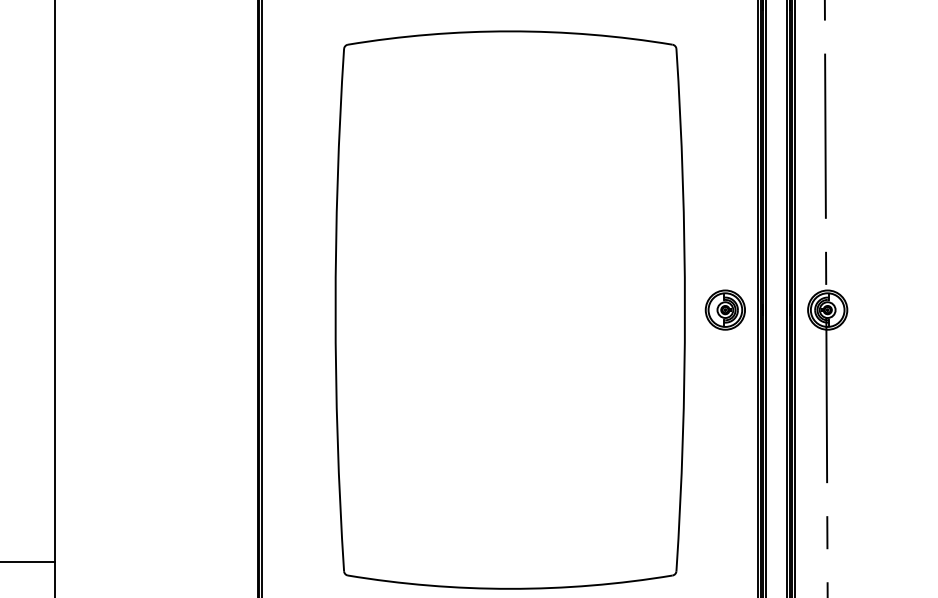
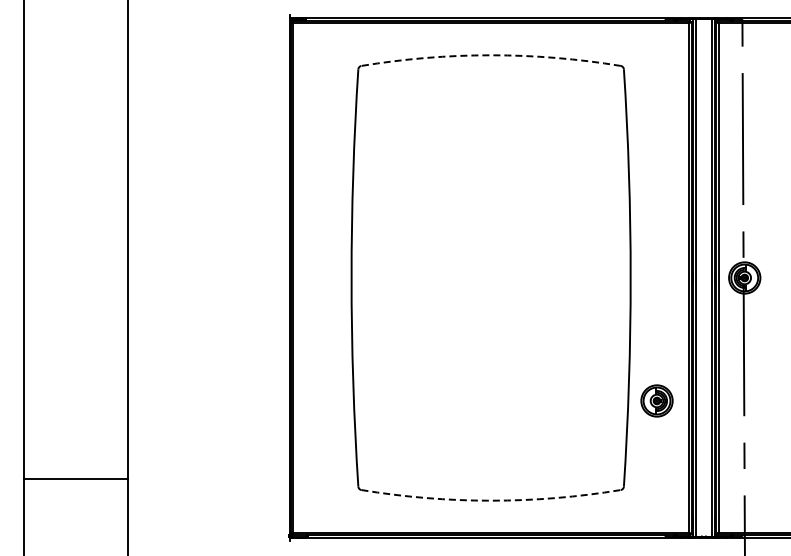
arc: (510, 31) -> (491, 55), solid -> dashed
part: (724, 309) -> (656, 400), moved
arc: (510, 588) -> (491, 500), solid -> dashed

